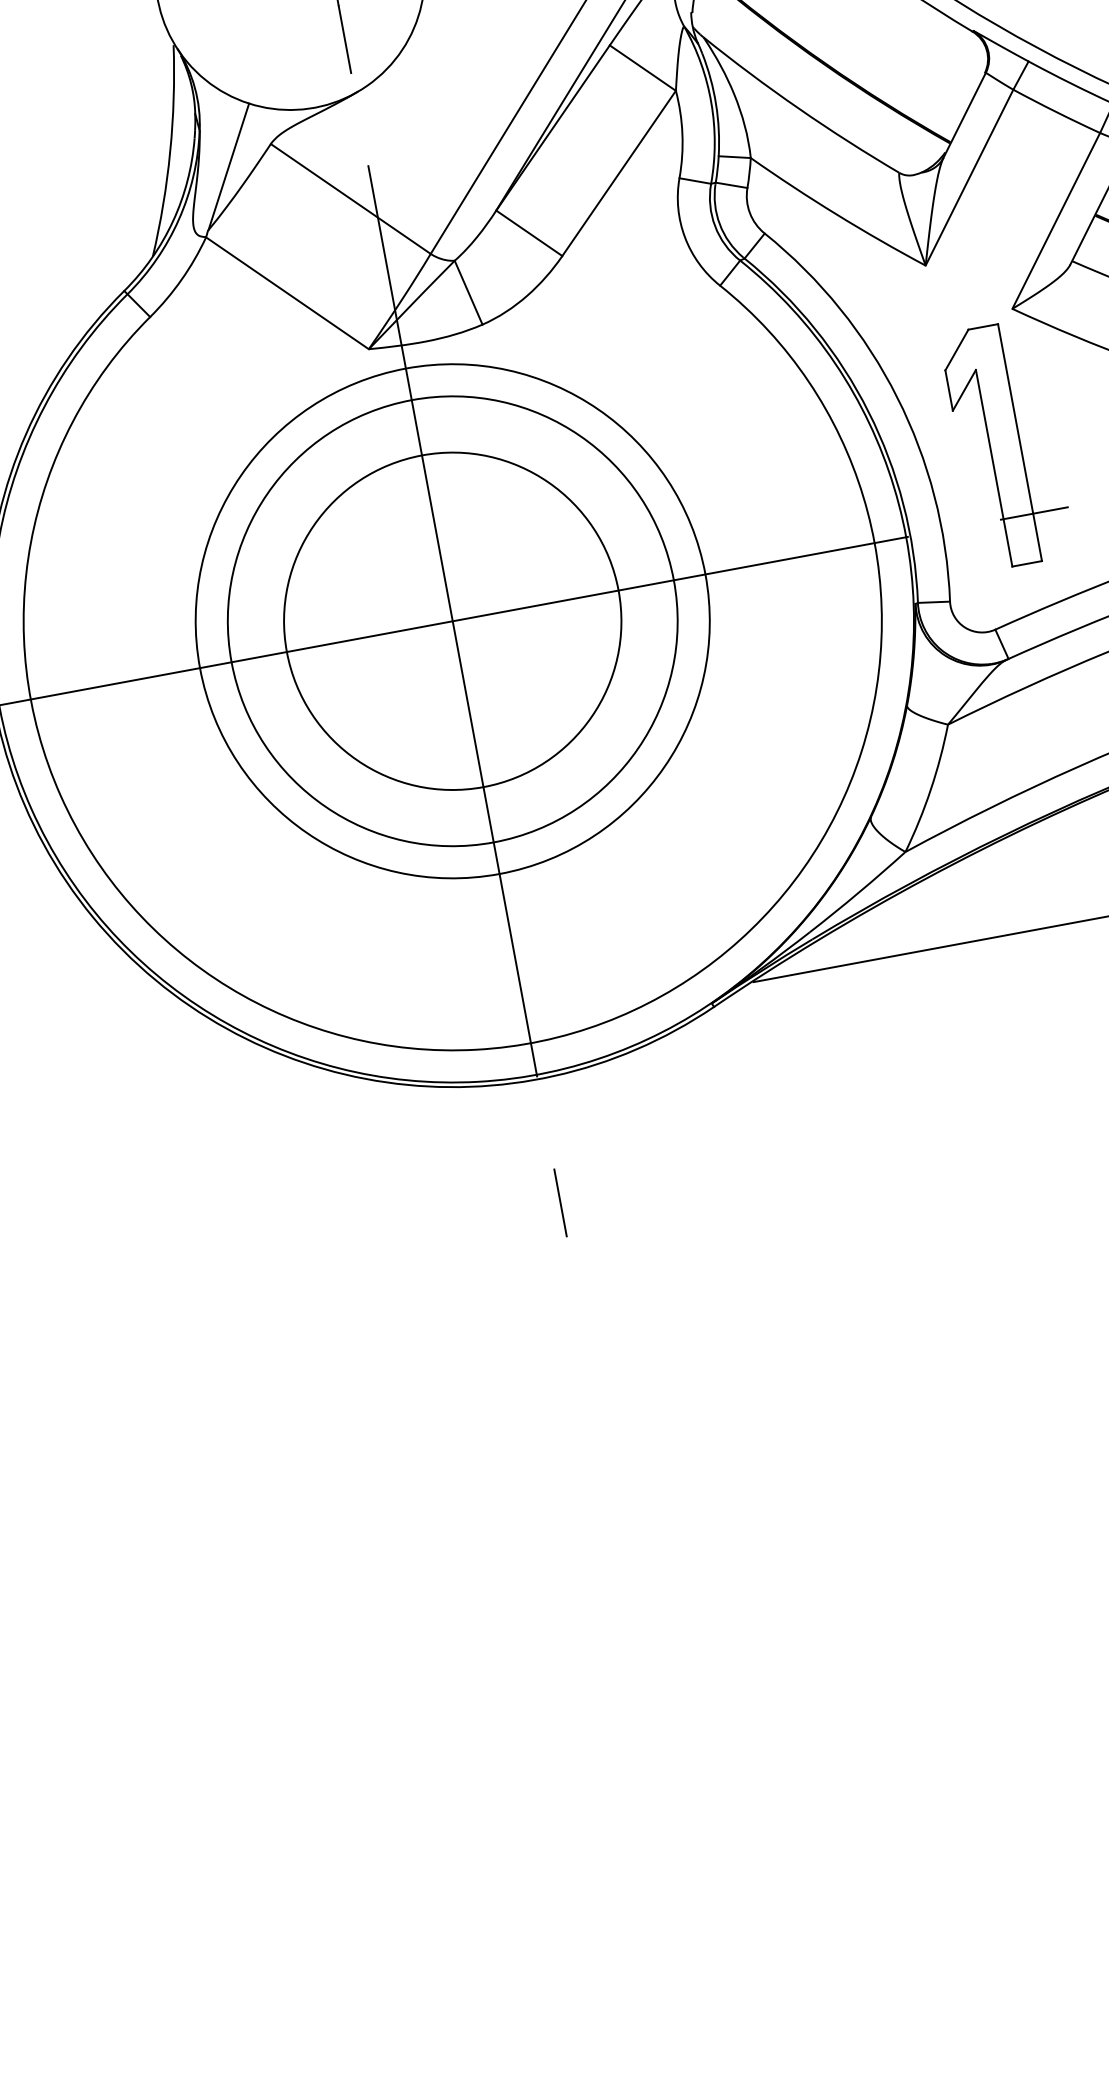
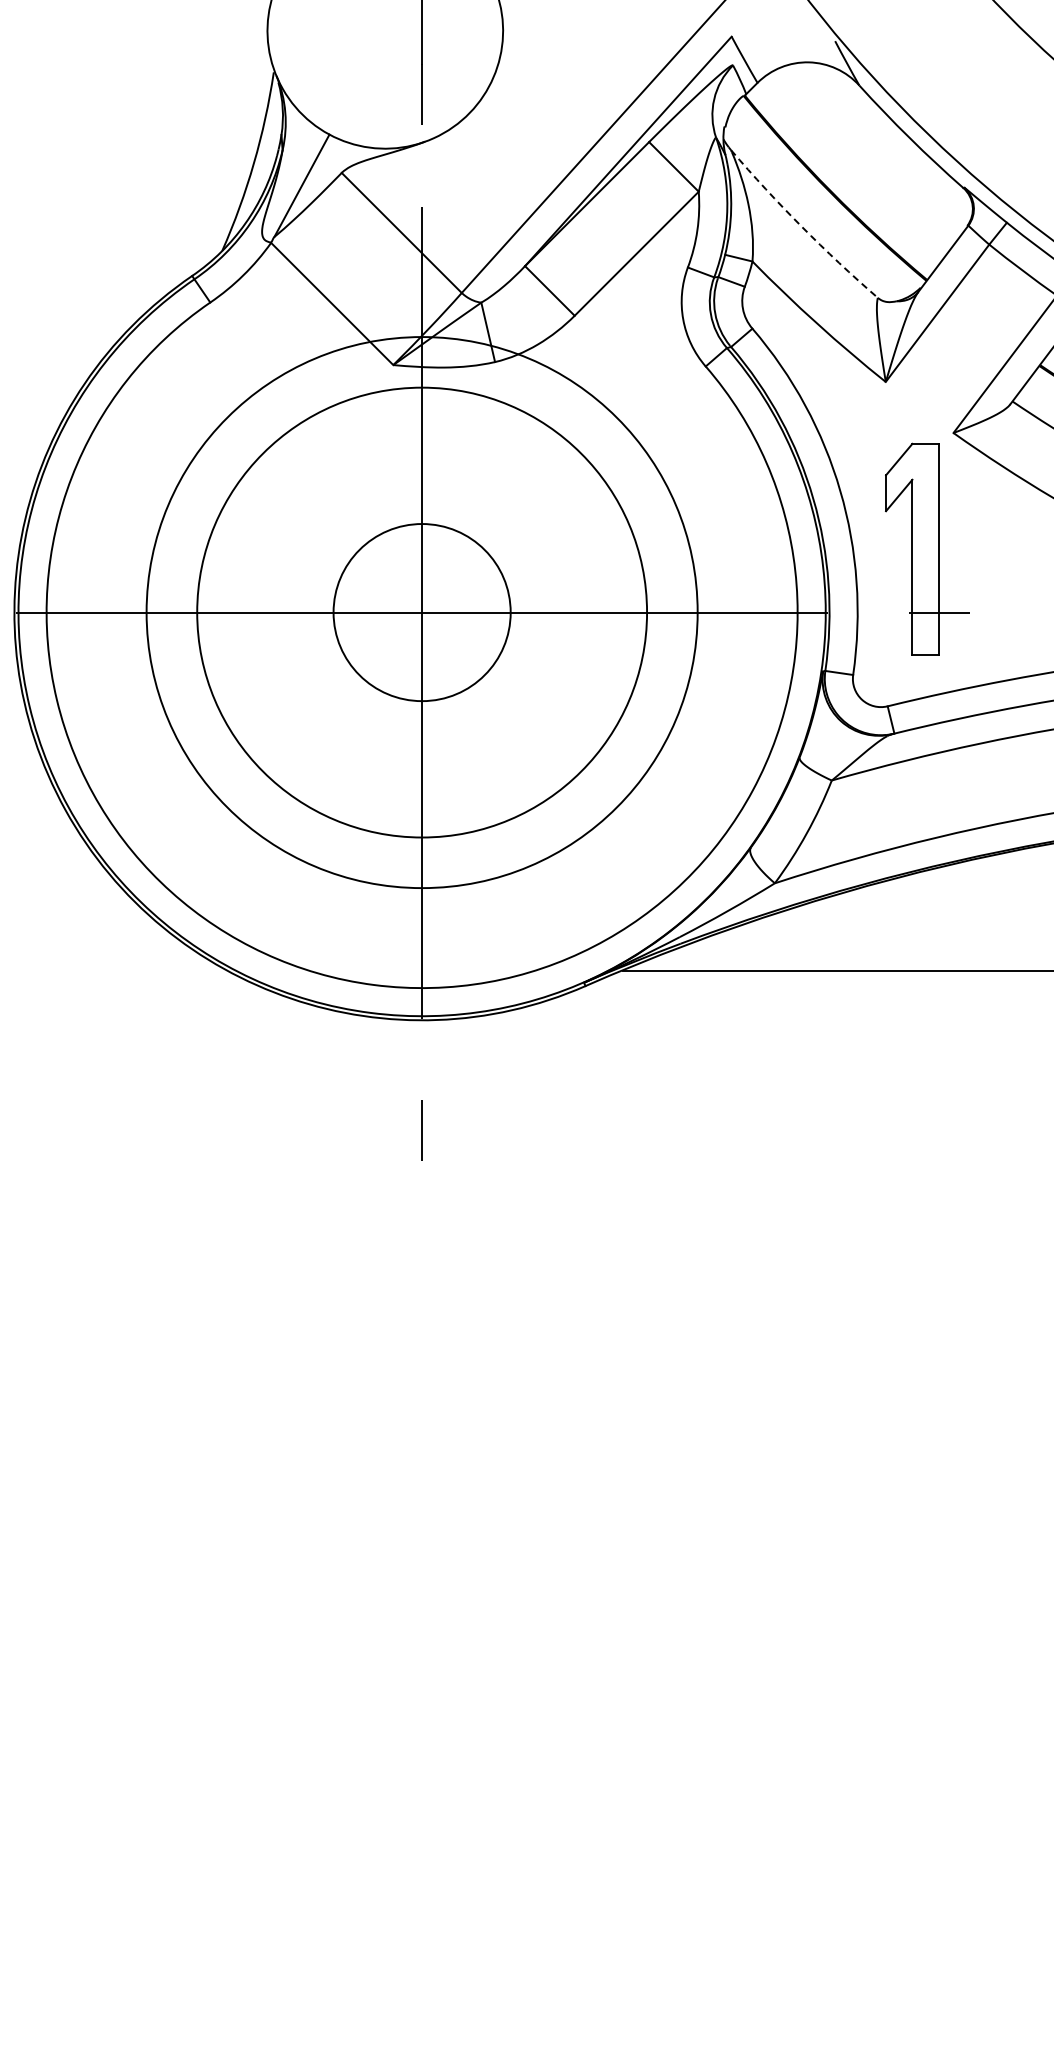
arc: (798, 108) -> (801, 226), solid -> dashed
circle: (452, 621) -> (421, 612), size x0.6
circle: (452, 621) -> (421, 612), size x1.4

